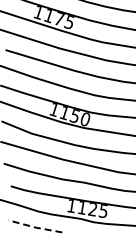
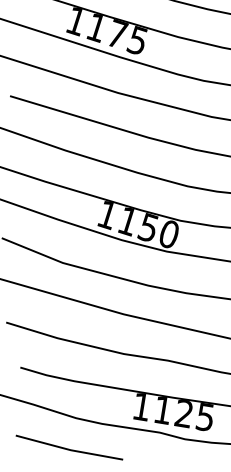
line: (35, 227) -> (69, 449), dashed -> solid

